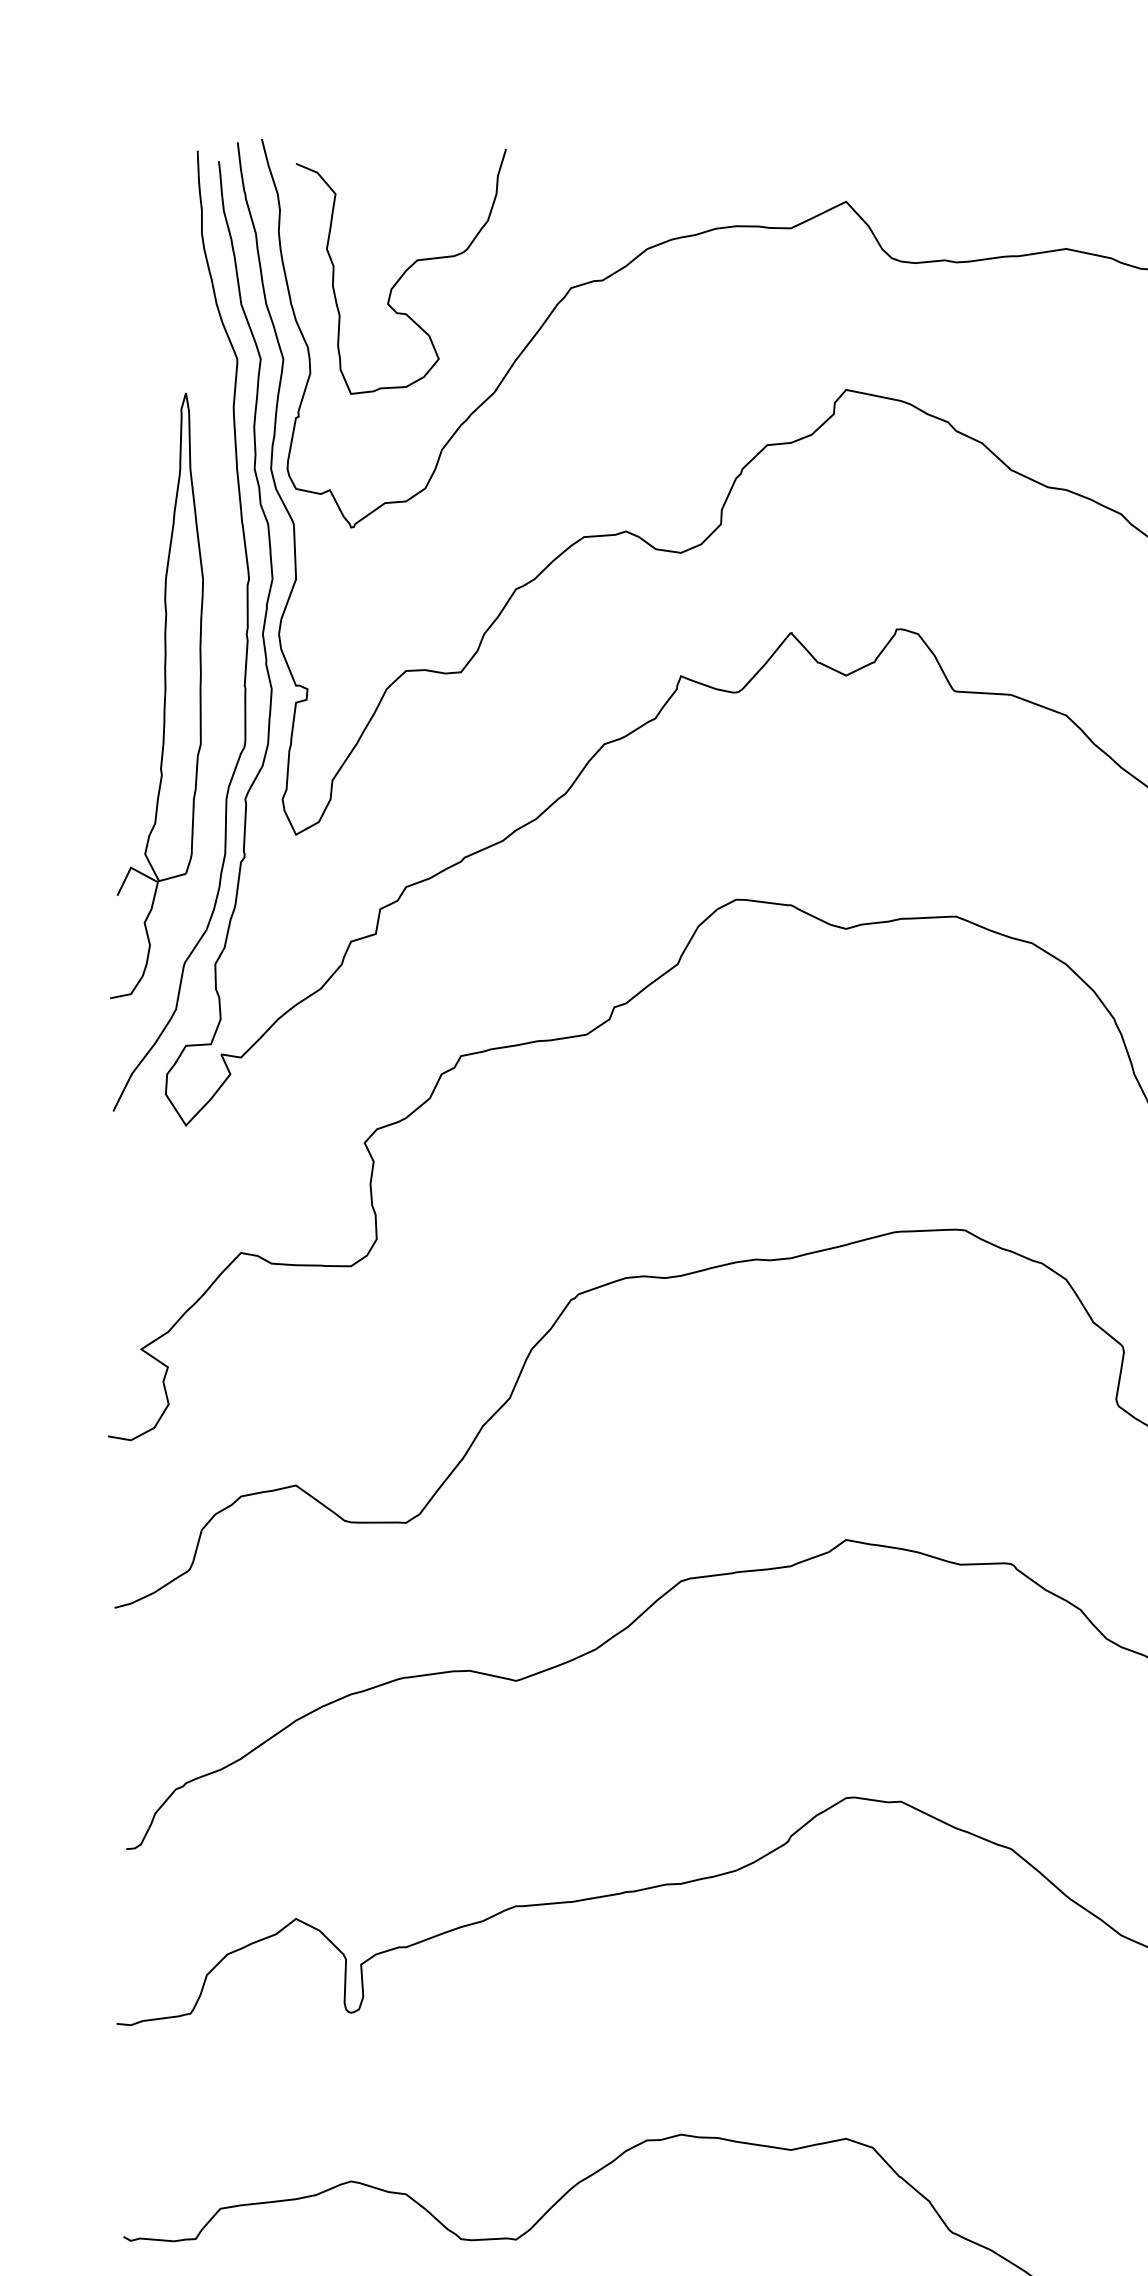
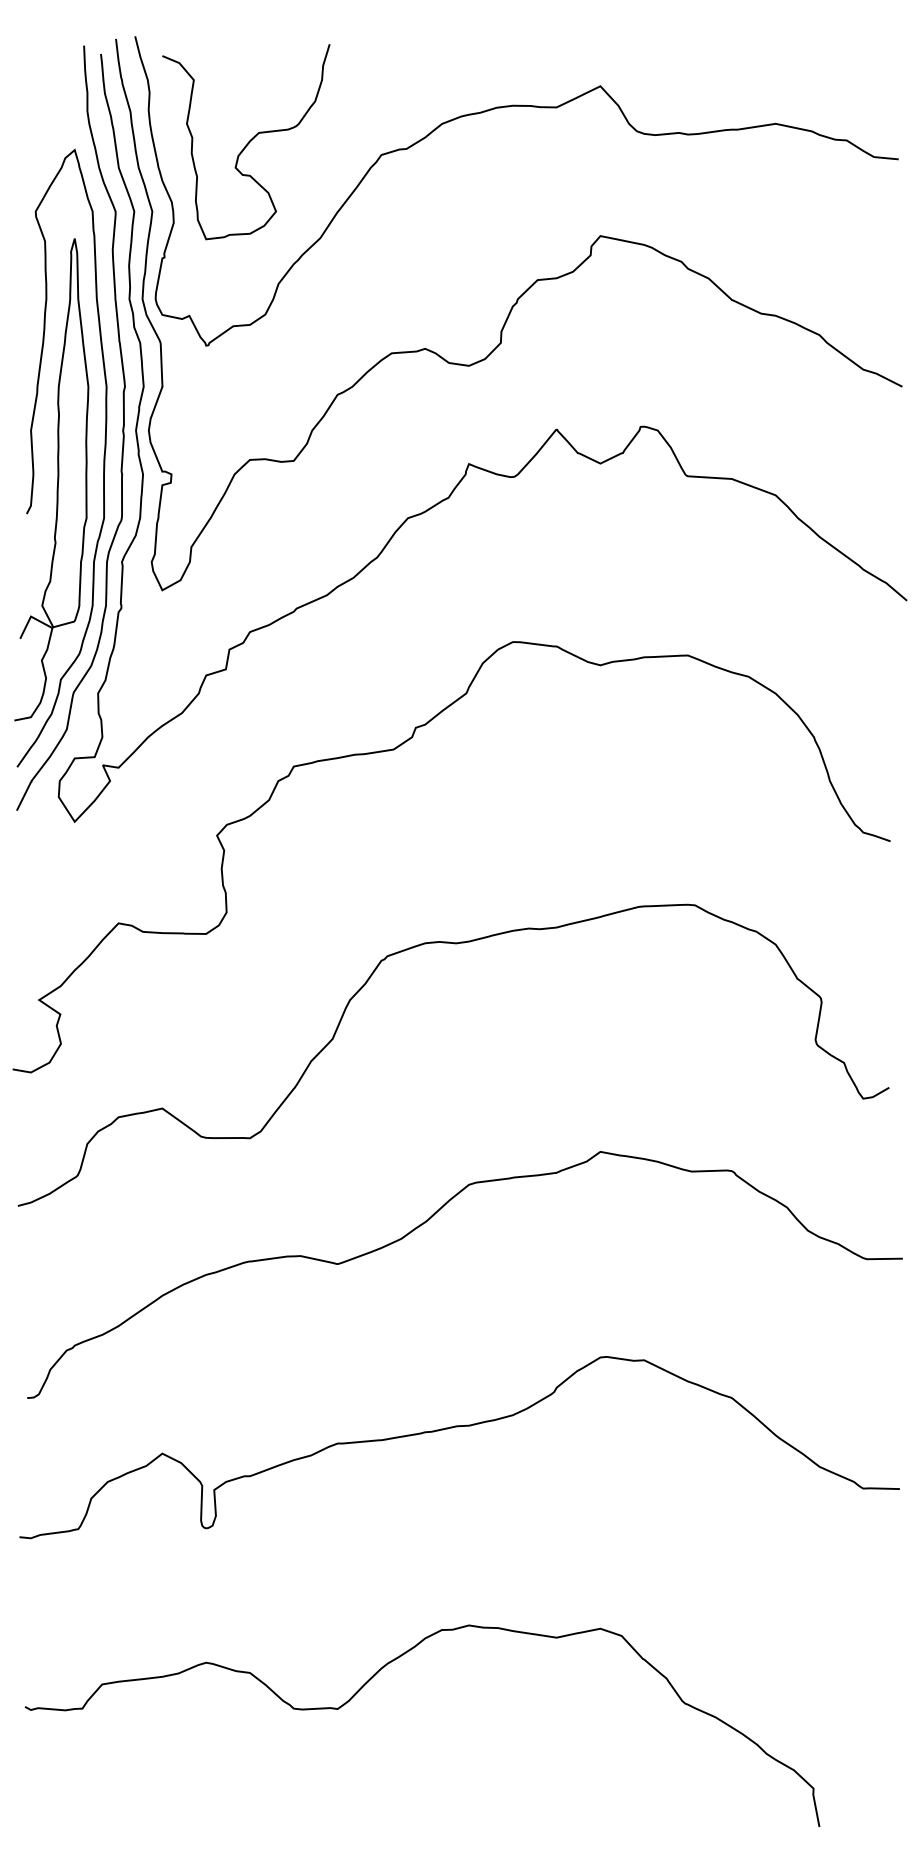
curve: (134, 667) -> (33, 457), added

